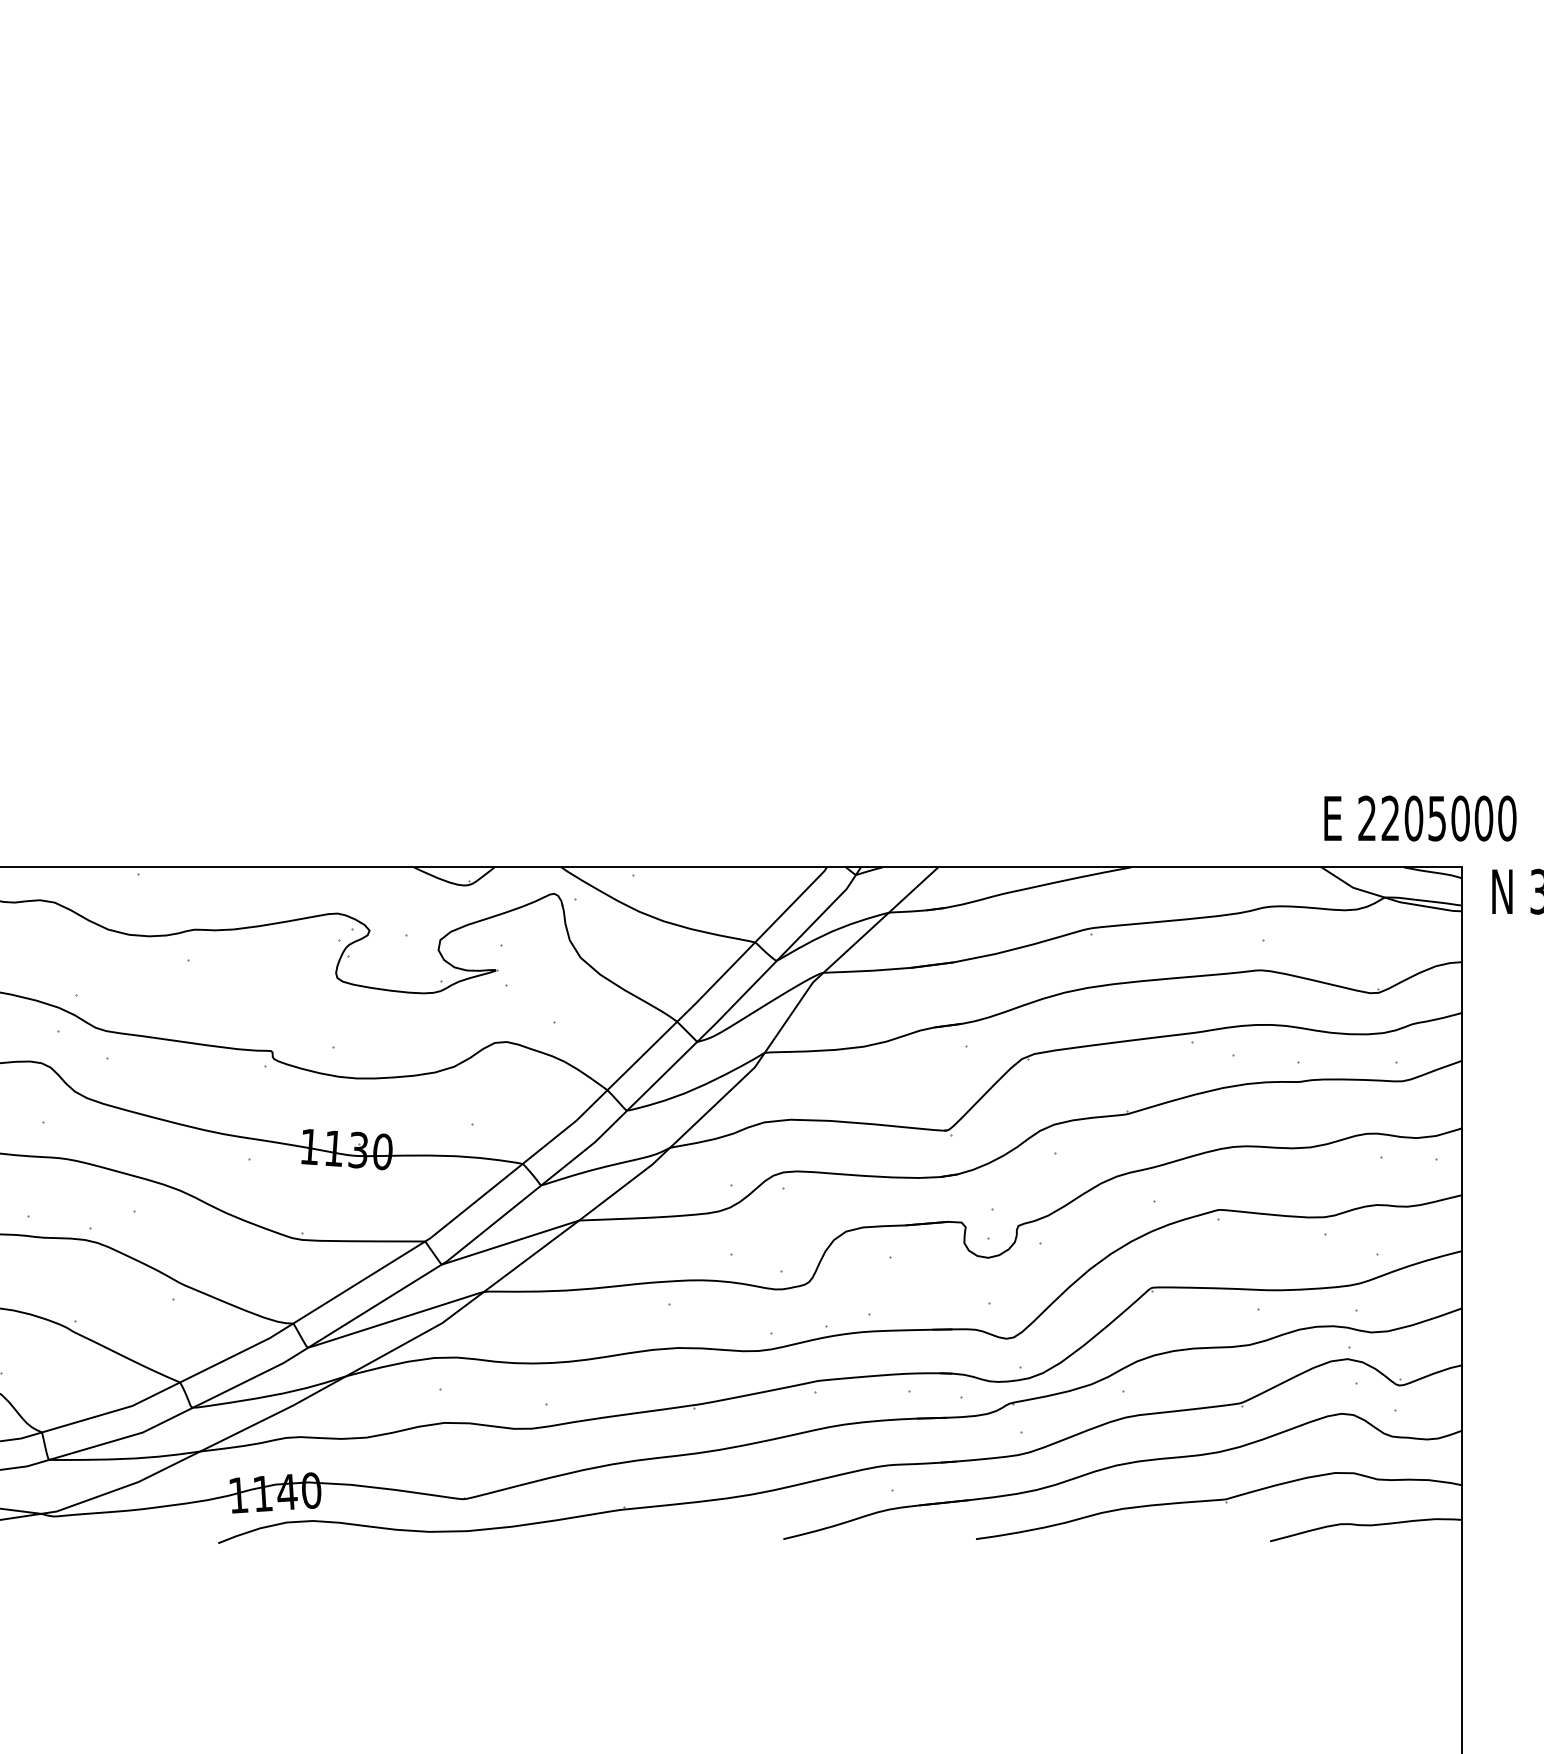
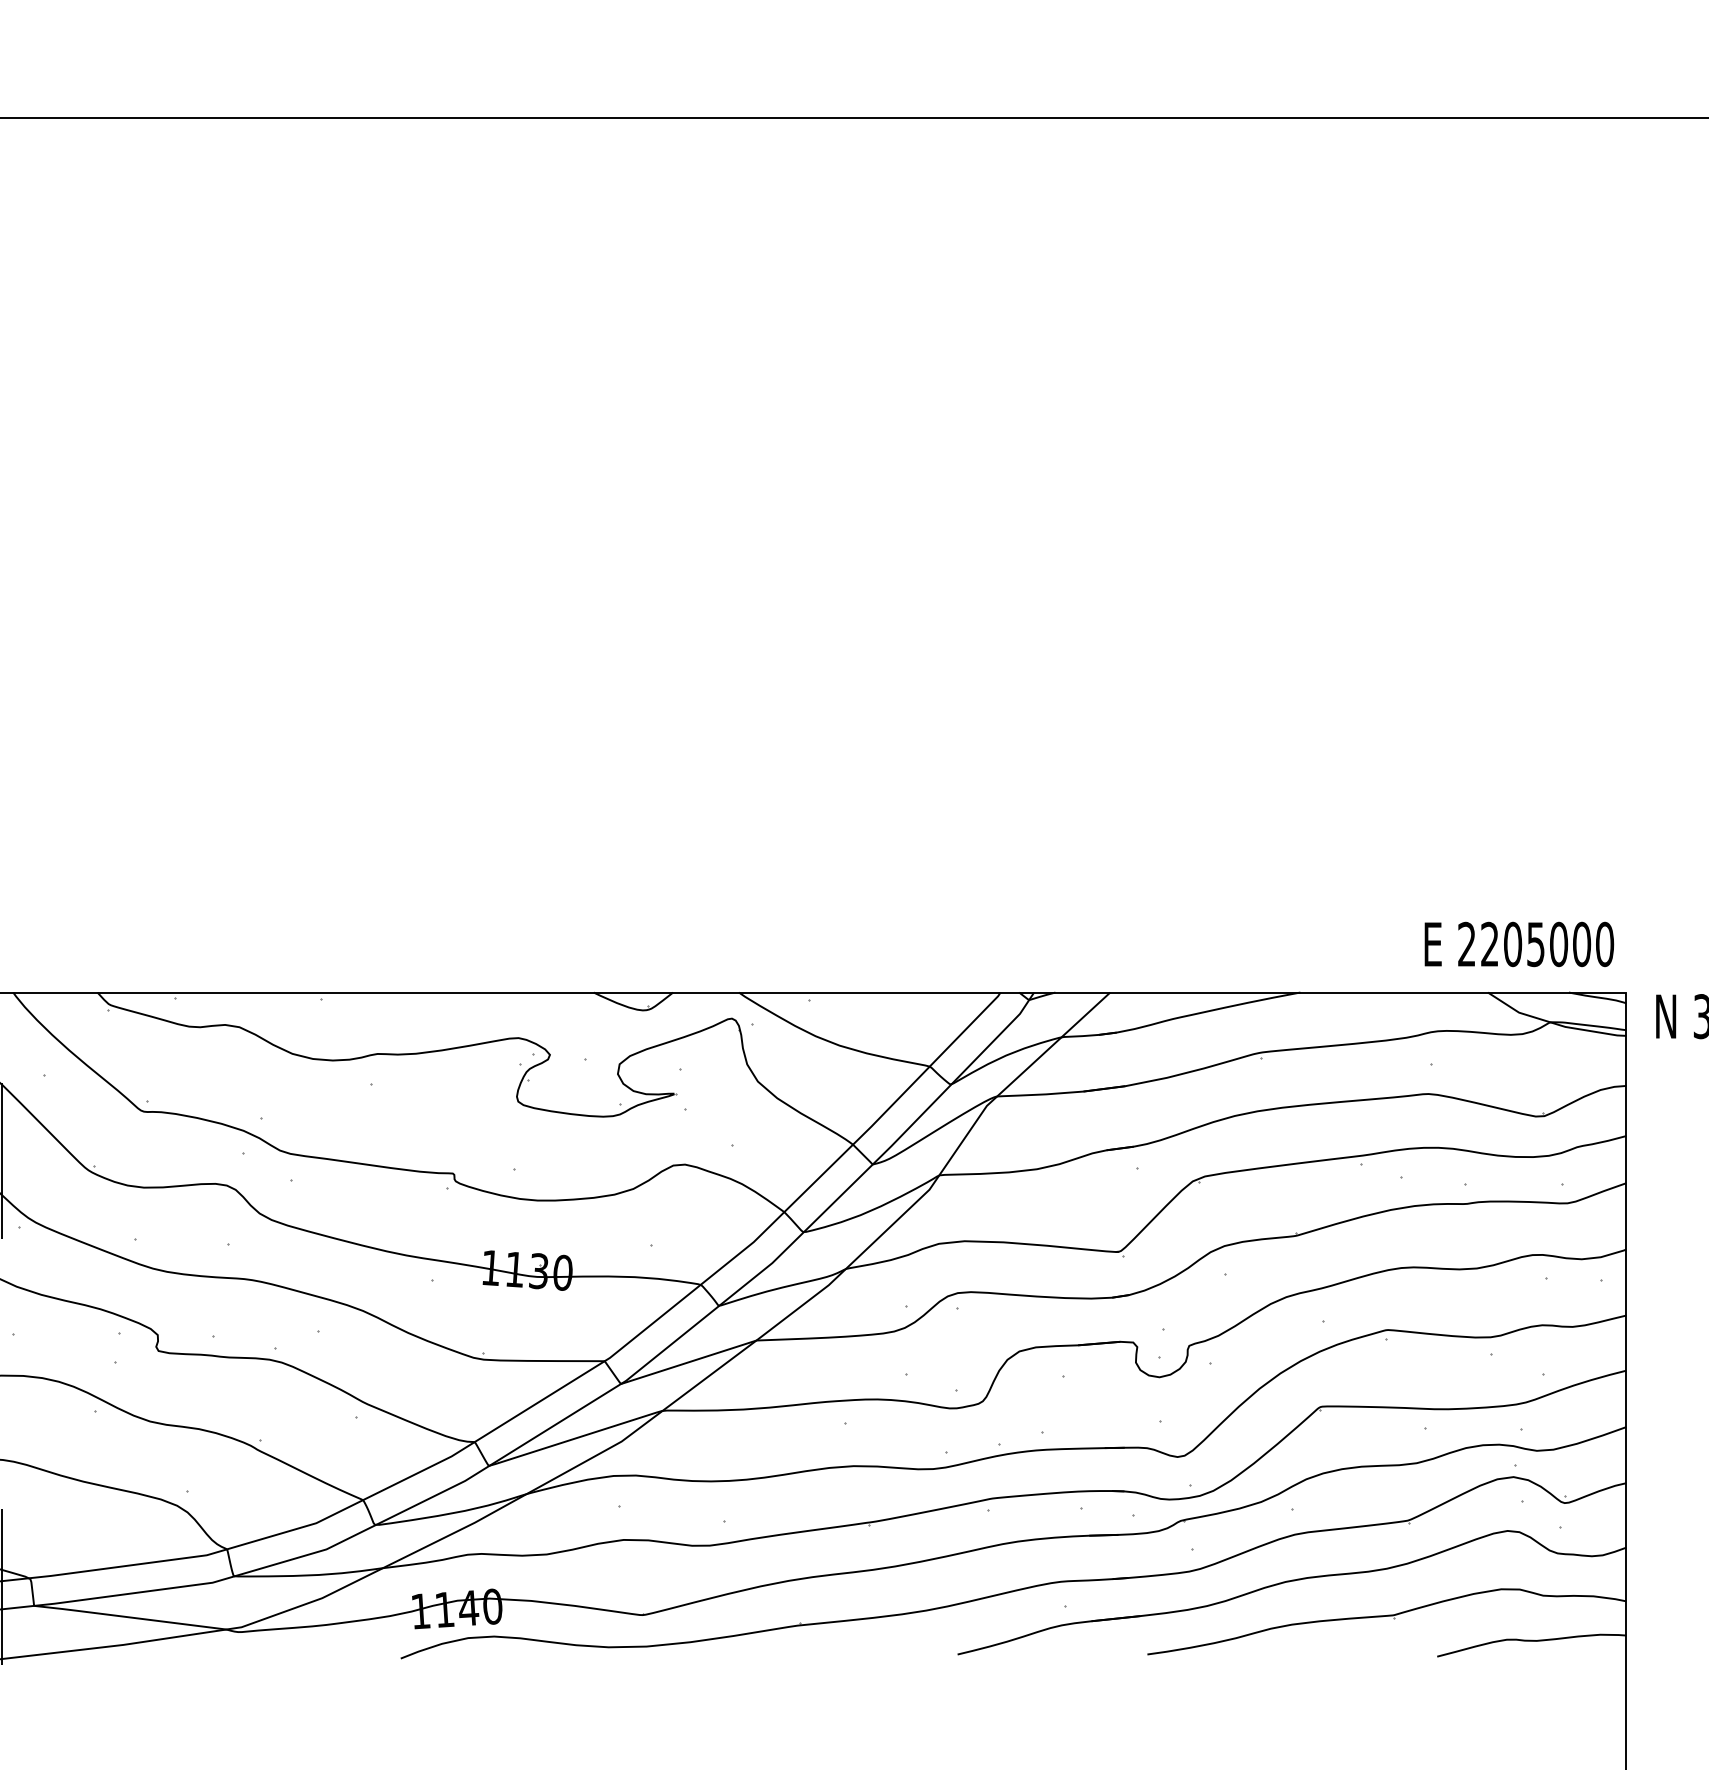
text: (1420, 818) -> (1519, 944), moved

